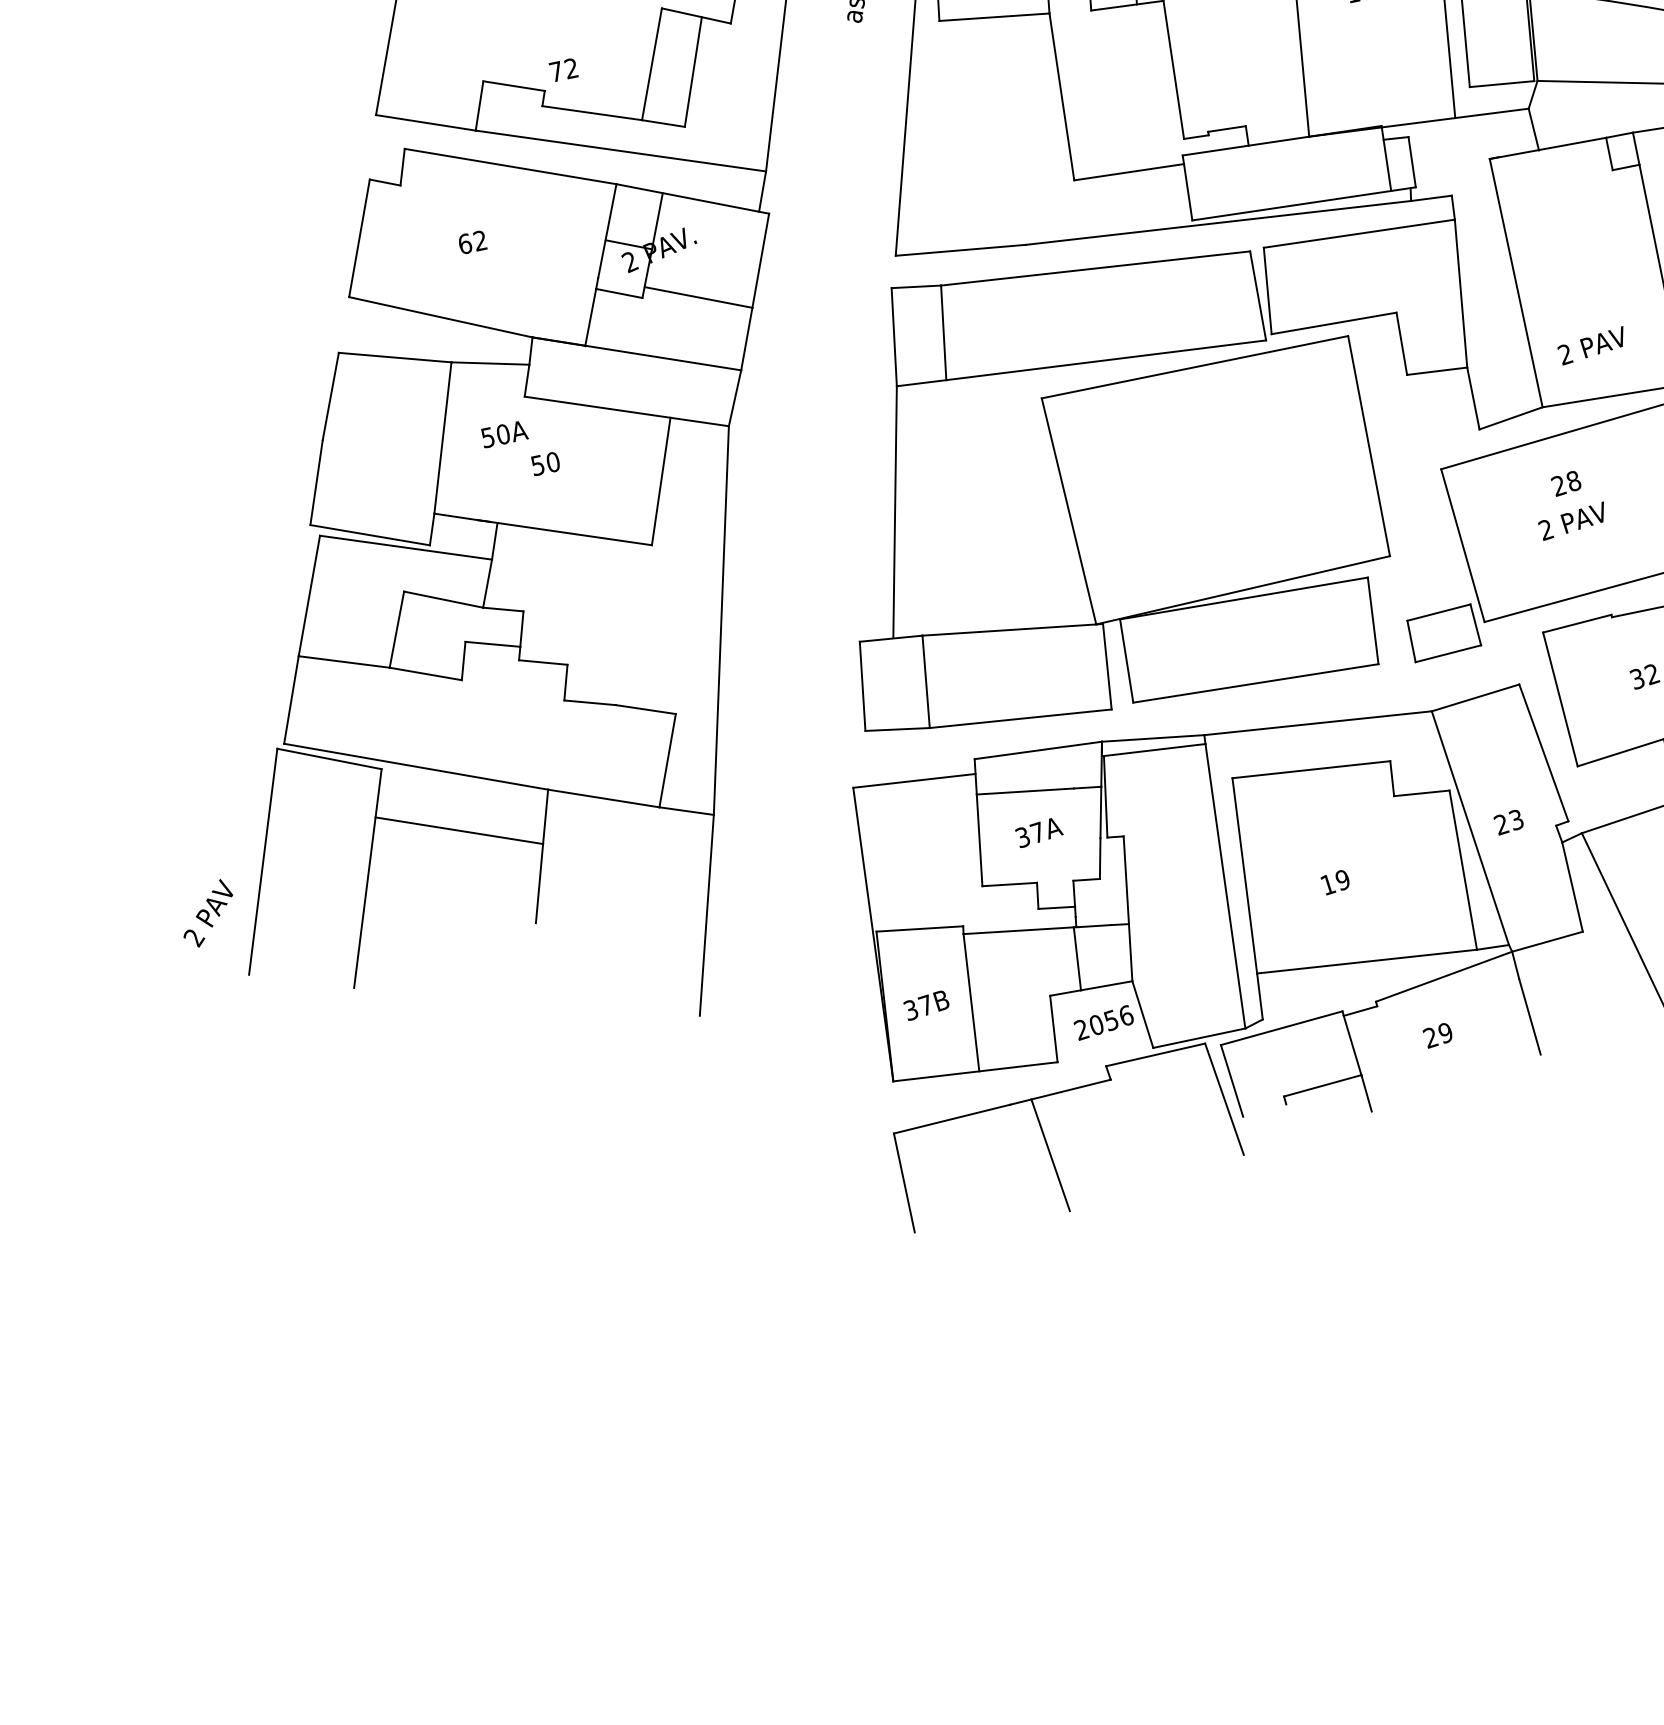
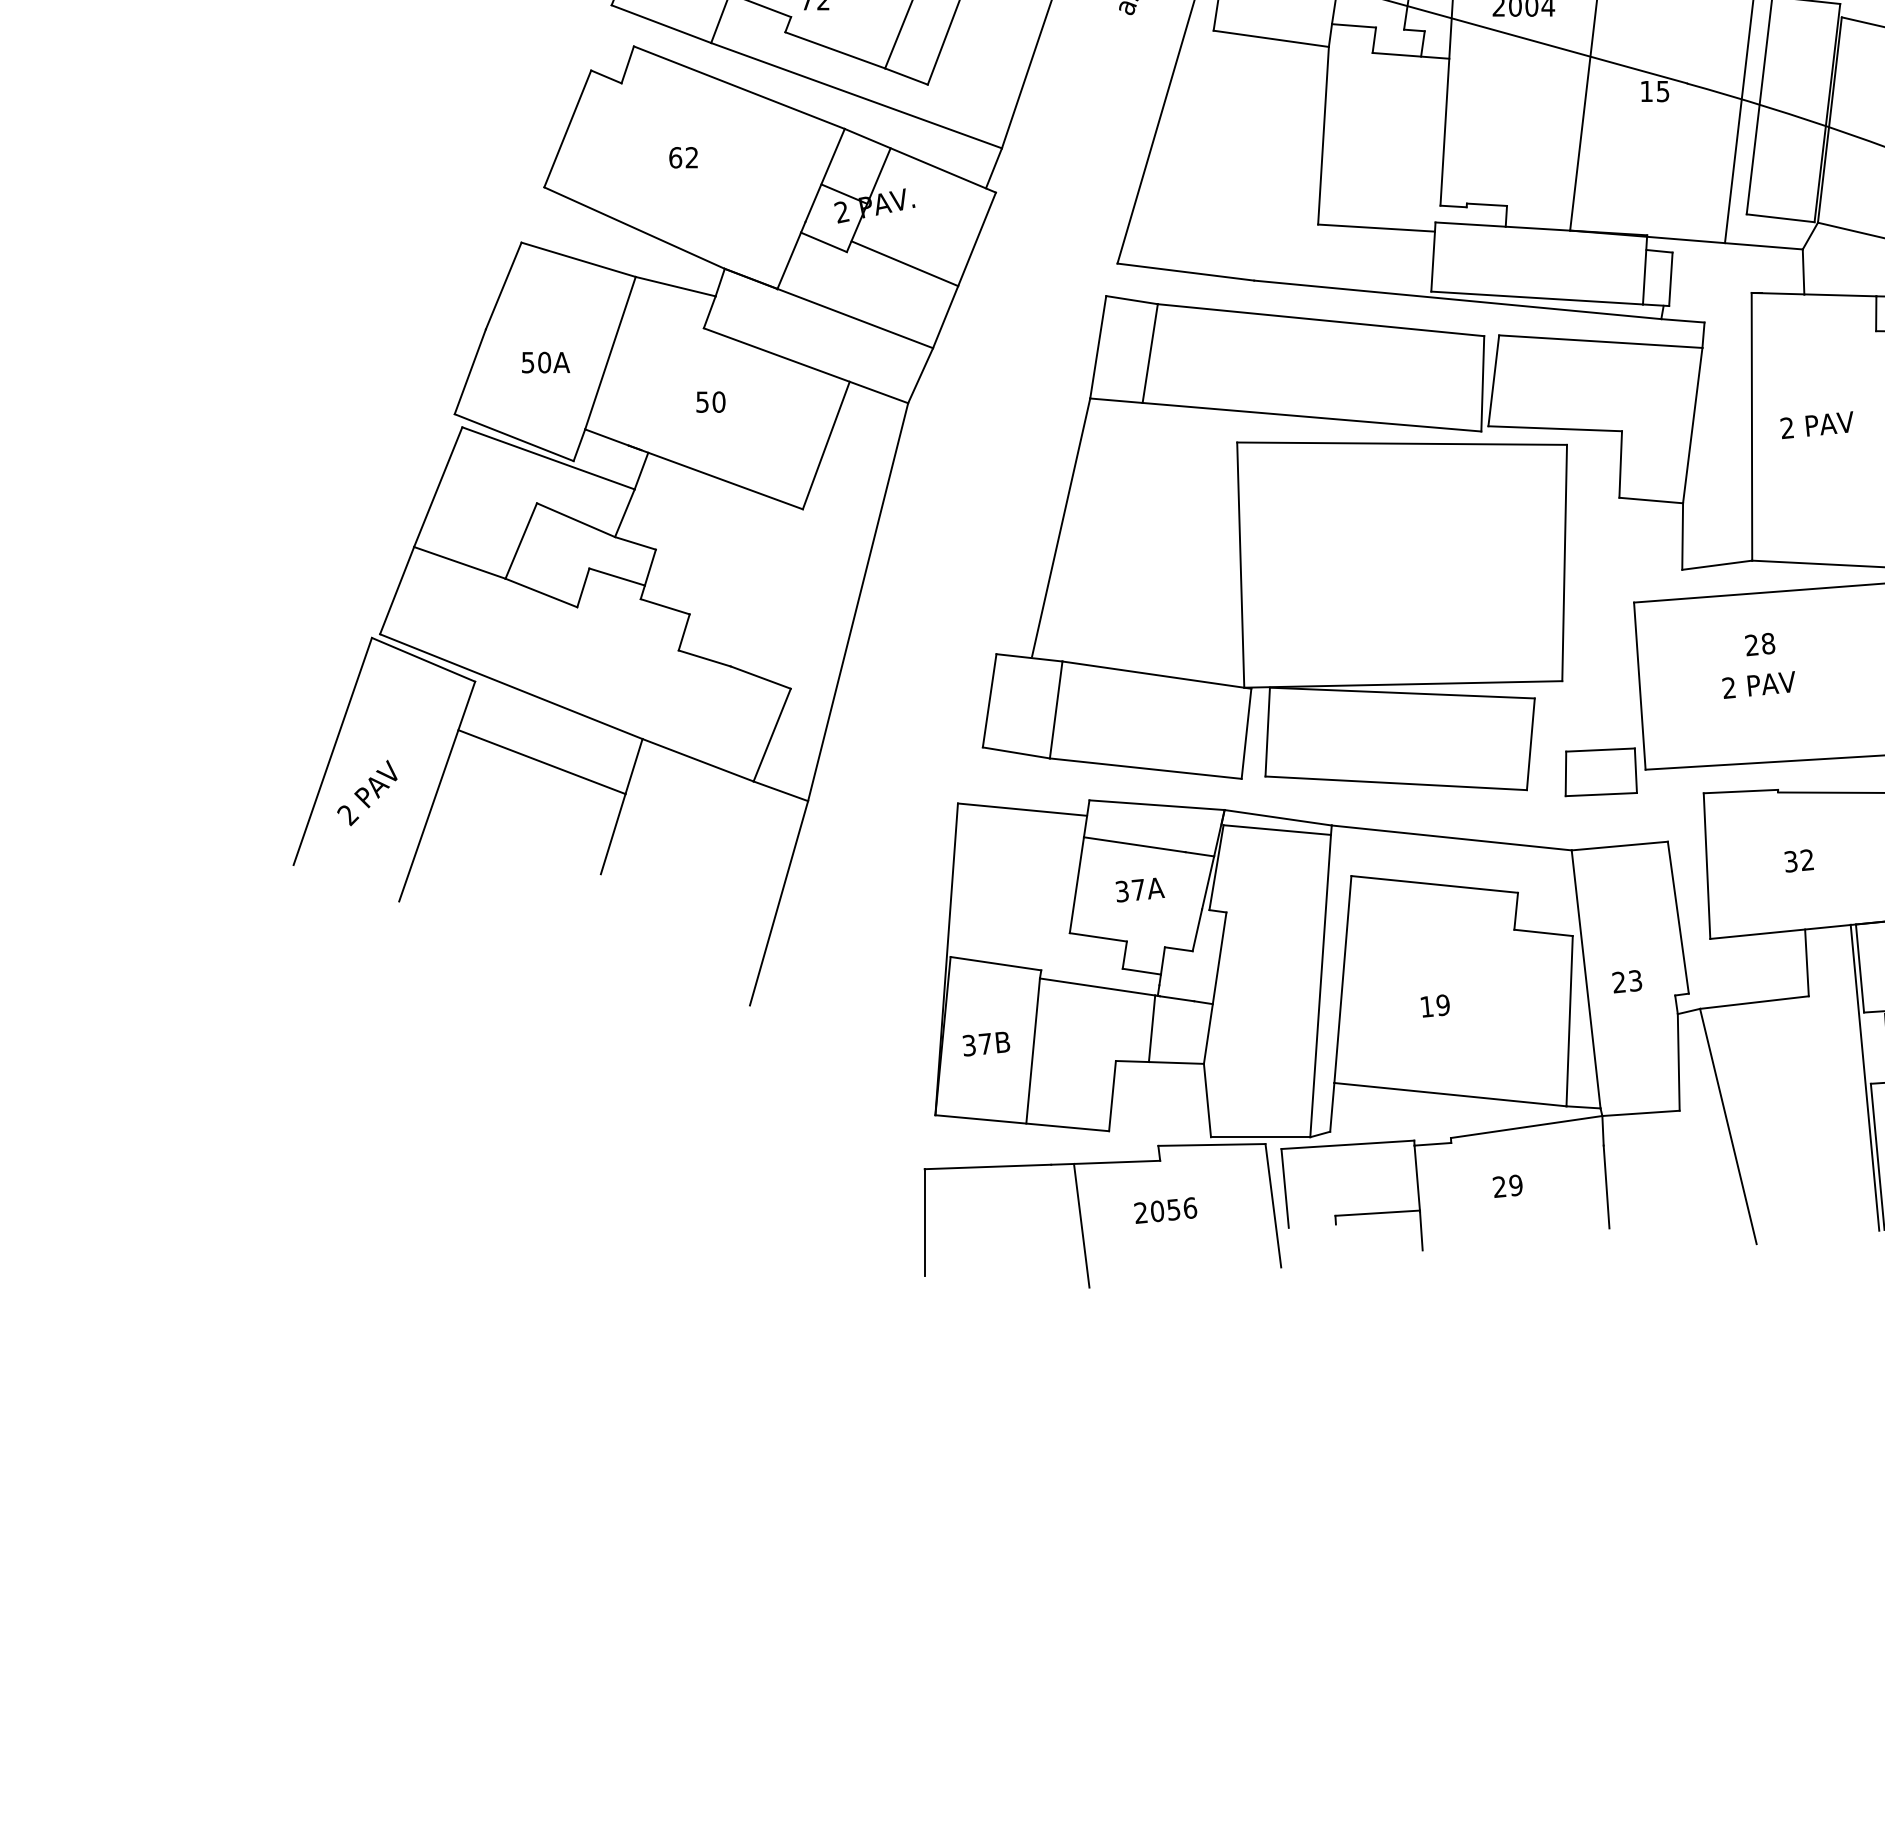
text: (1592, 346) -> (1816, 425), moved
text: (505, 433) -> (546, 362), moved
text: (207, 913) -> (367, 792), moved
text: (1103, 1022) -> (1165, 1210), moved

